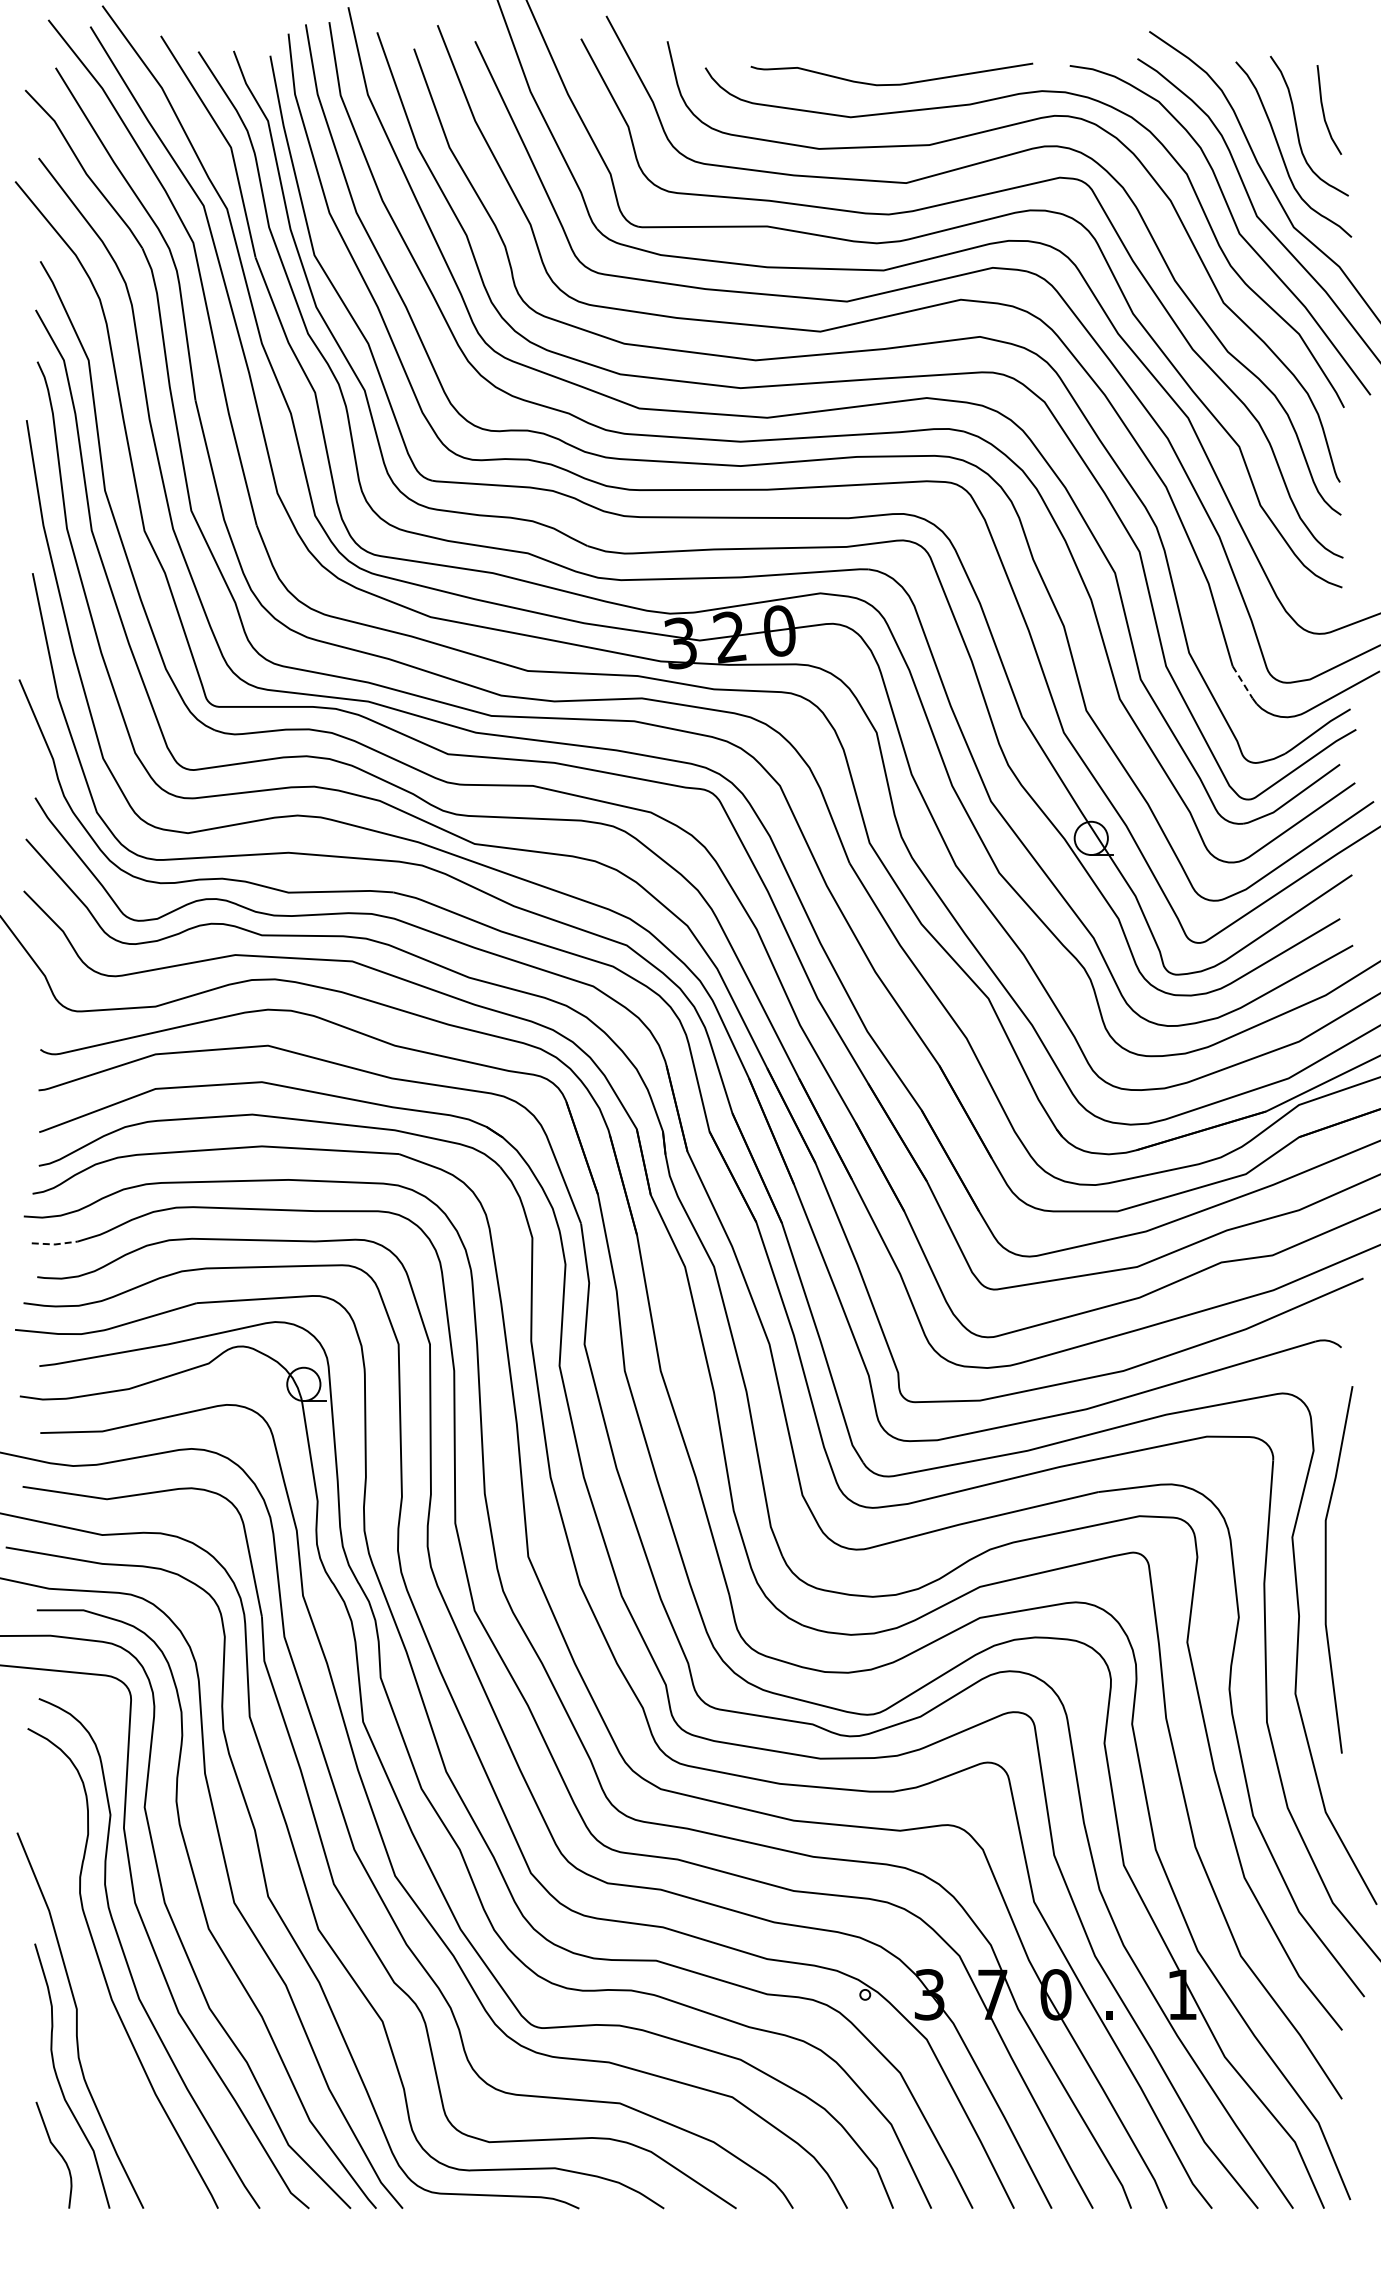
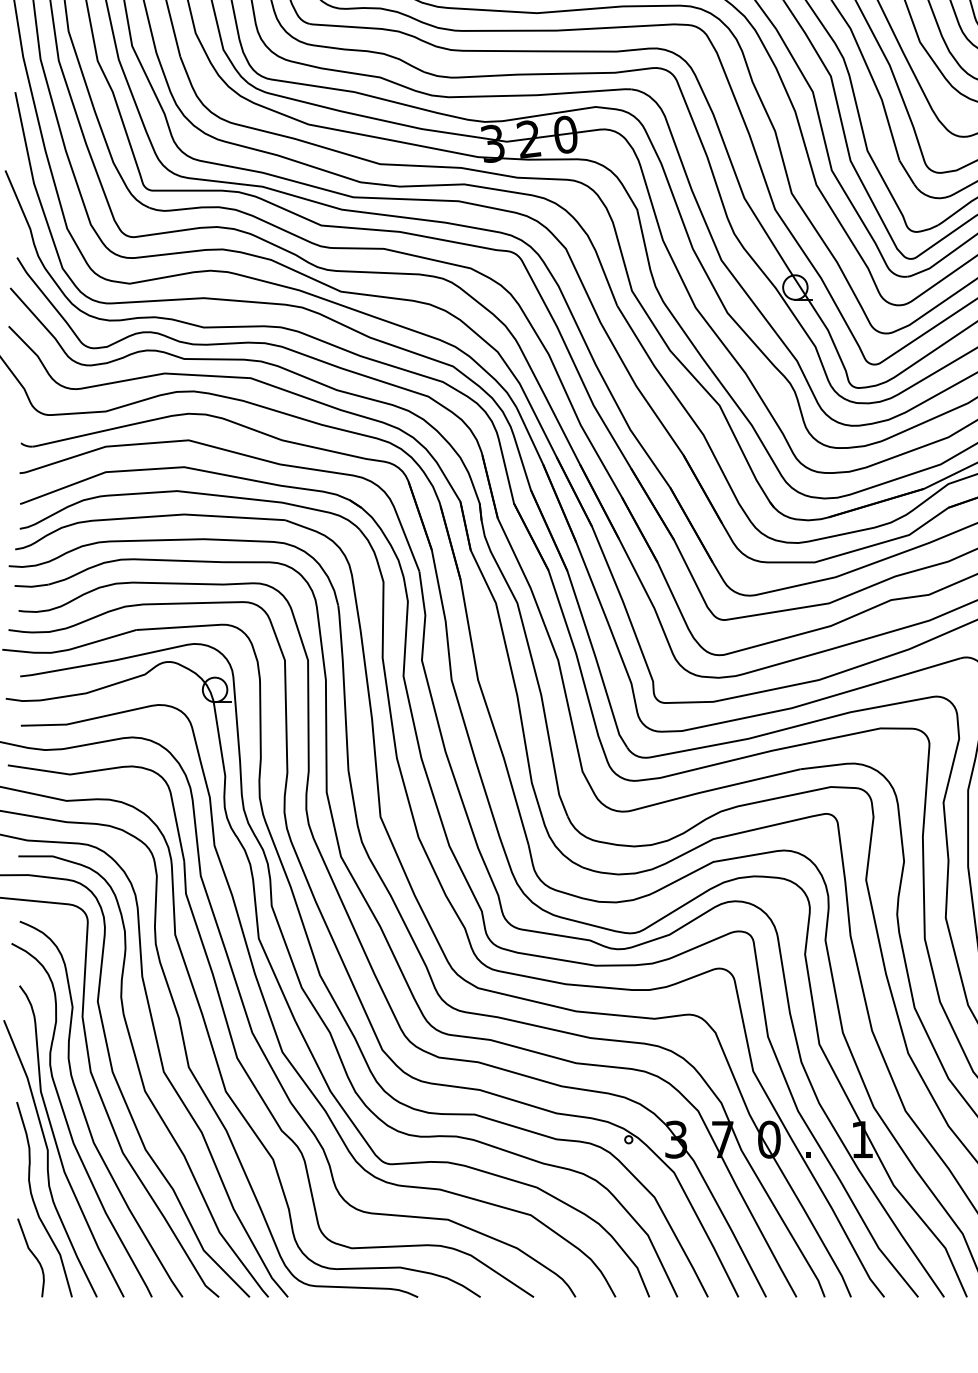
line: (1242, 682) -> (906, 172), dashed -> solid
line: (54, 1244) -> (31, 586), dashed -> solid
curve: (90, 2003) -> (57, 1146), added

